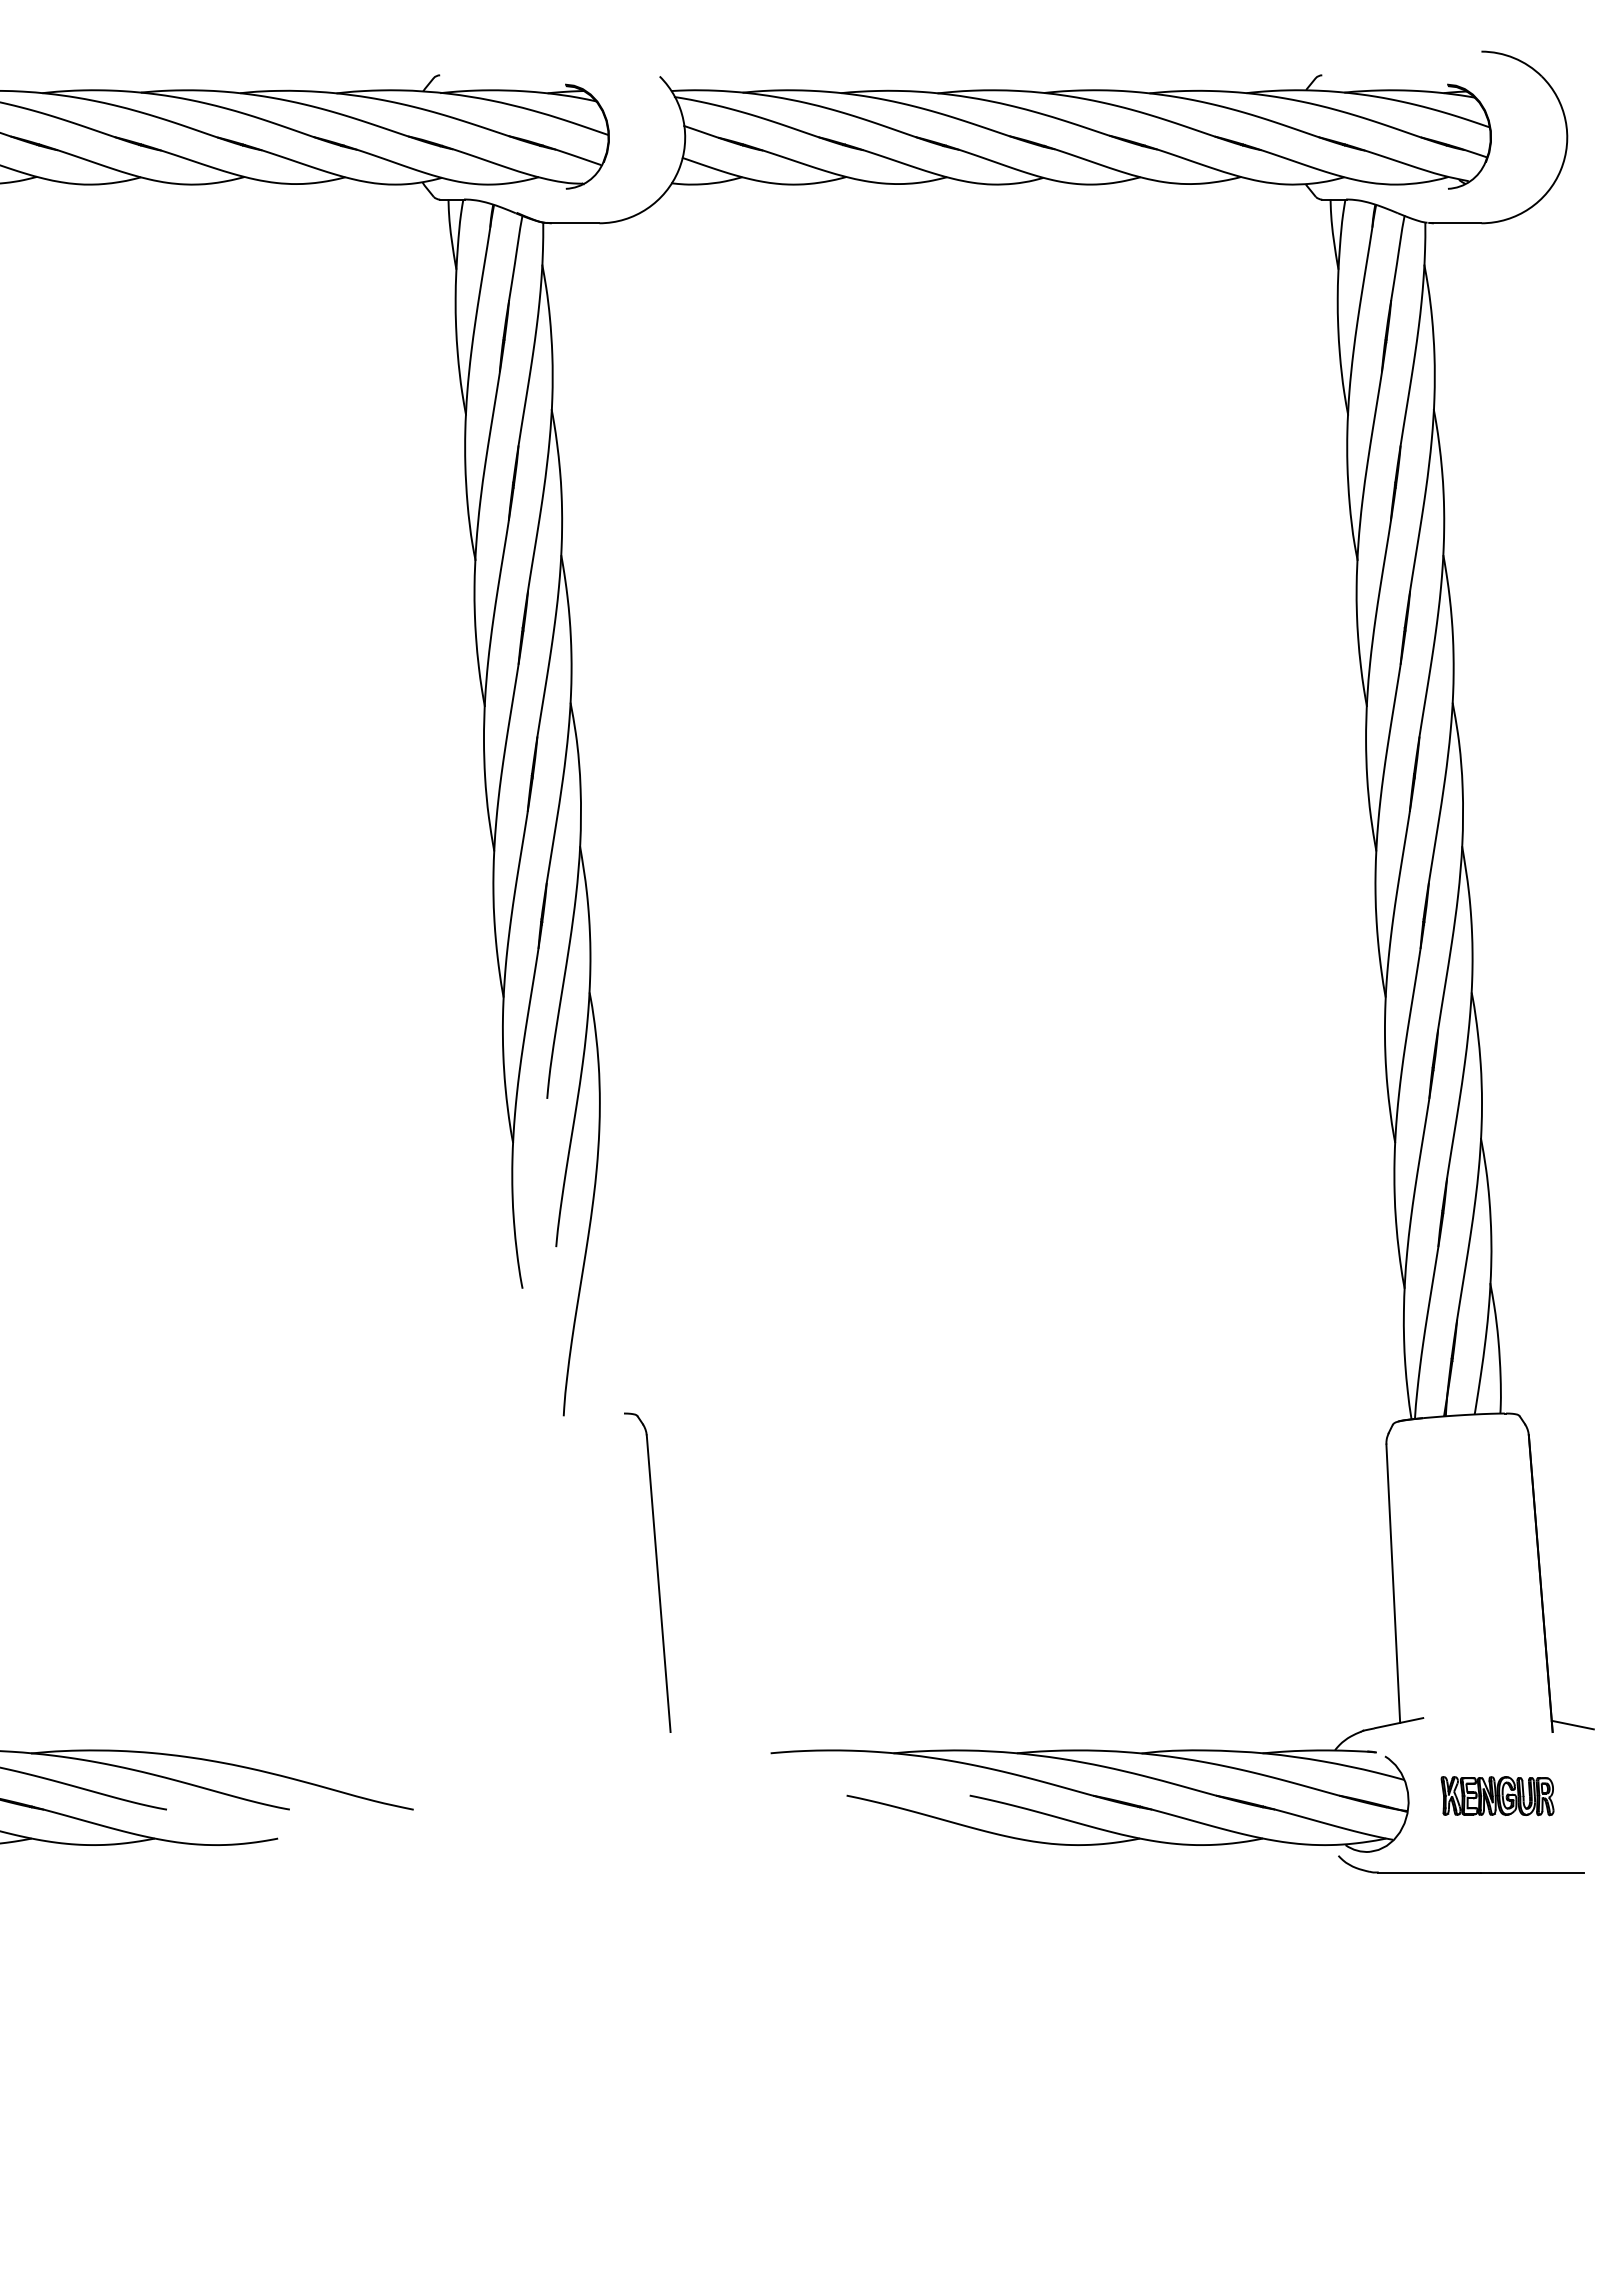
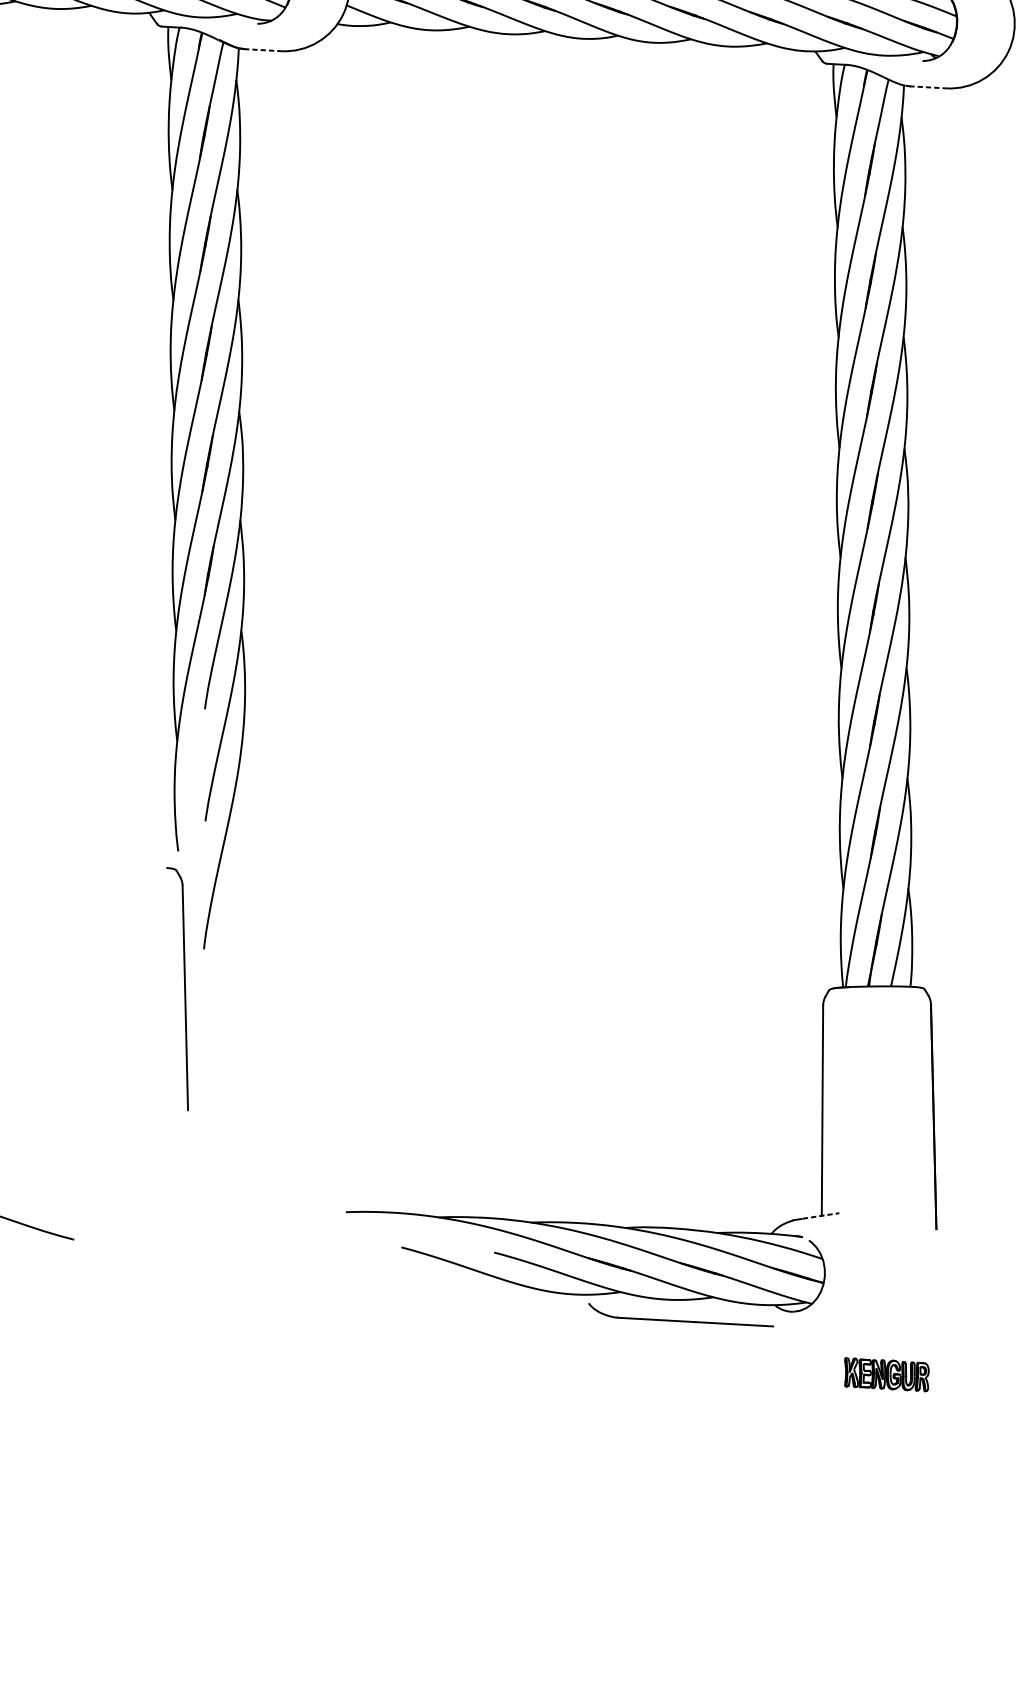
line: (574, 223) -> (262, 50), solid -> dashed
line: (1456, 223) -> (927, 87), solid -> dashed
part: (656, 1572) -> (184, 989), moved
line: (1399, 1723) -> (821, 1216), solid -> dashed
line: (1572, 1724) -> (951, 1224), removed
part: (1497, 1796) -> (886, 1374), moved
part: (1461, 1872) -> (680, 1321), moved

